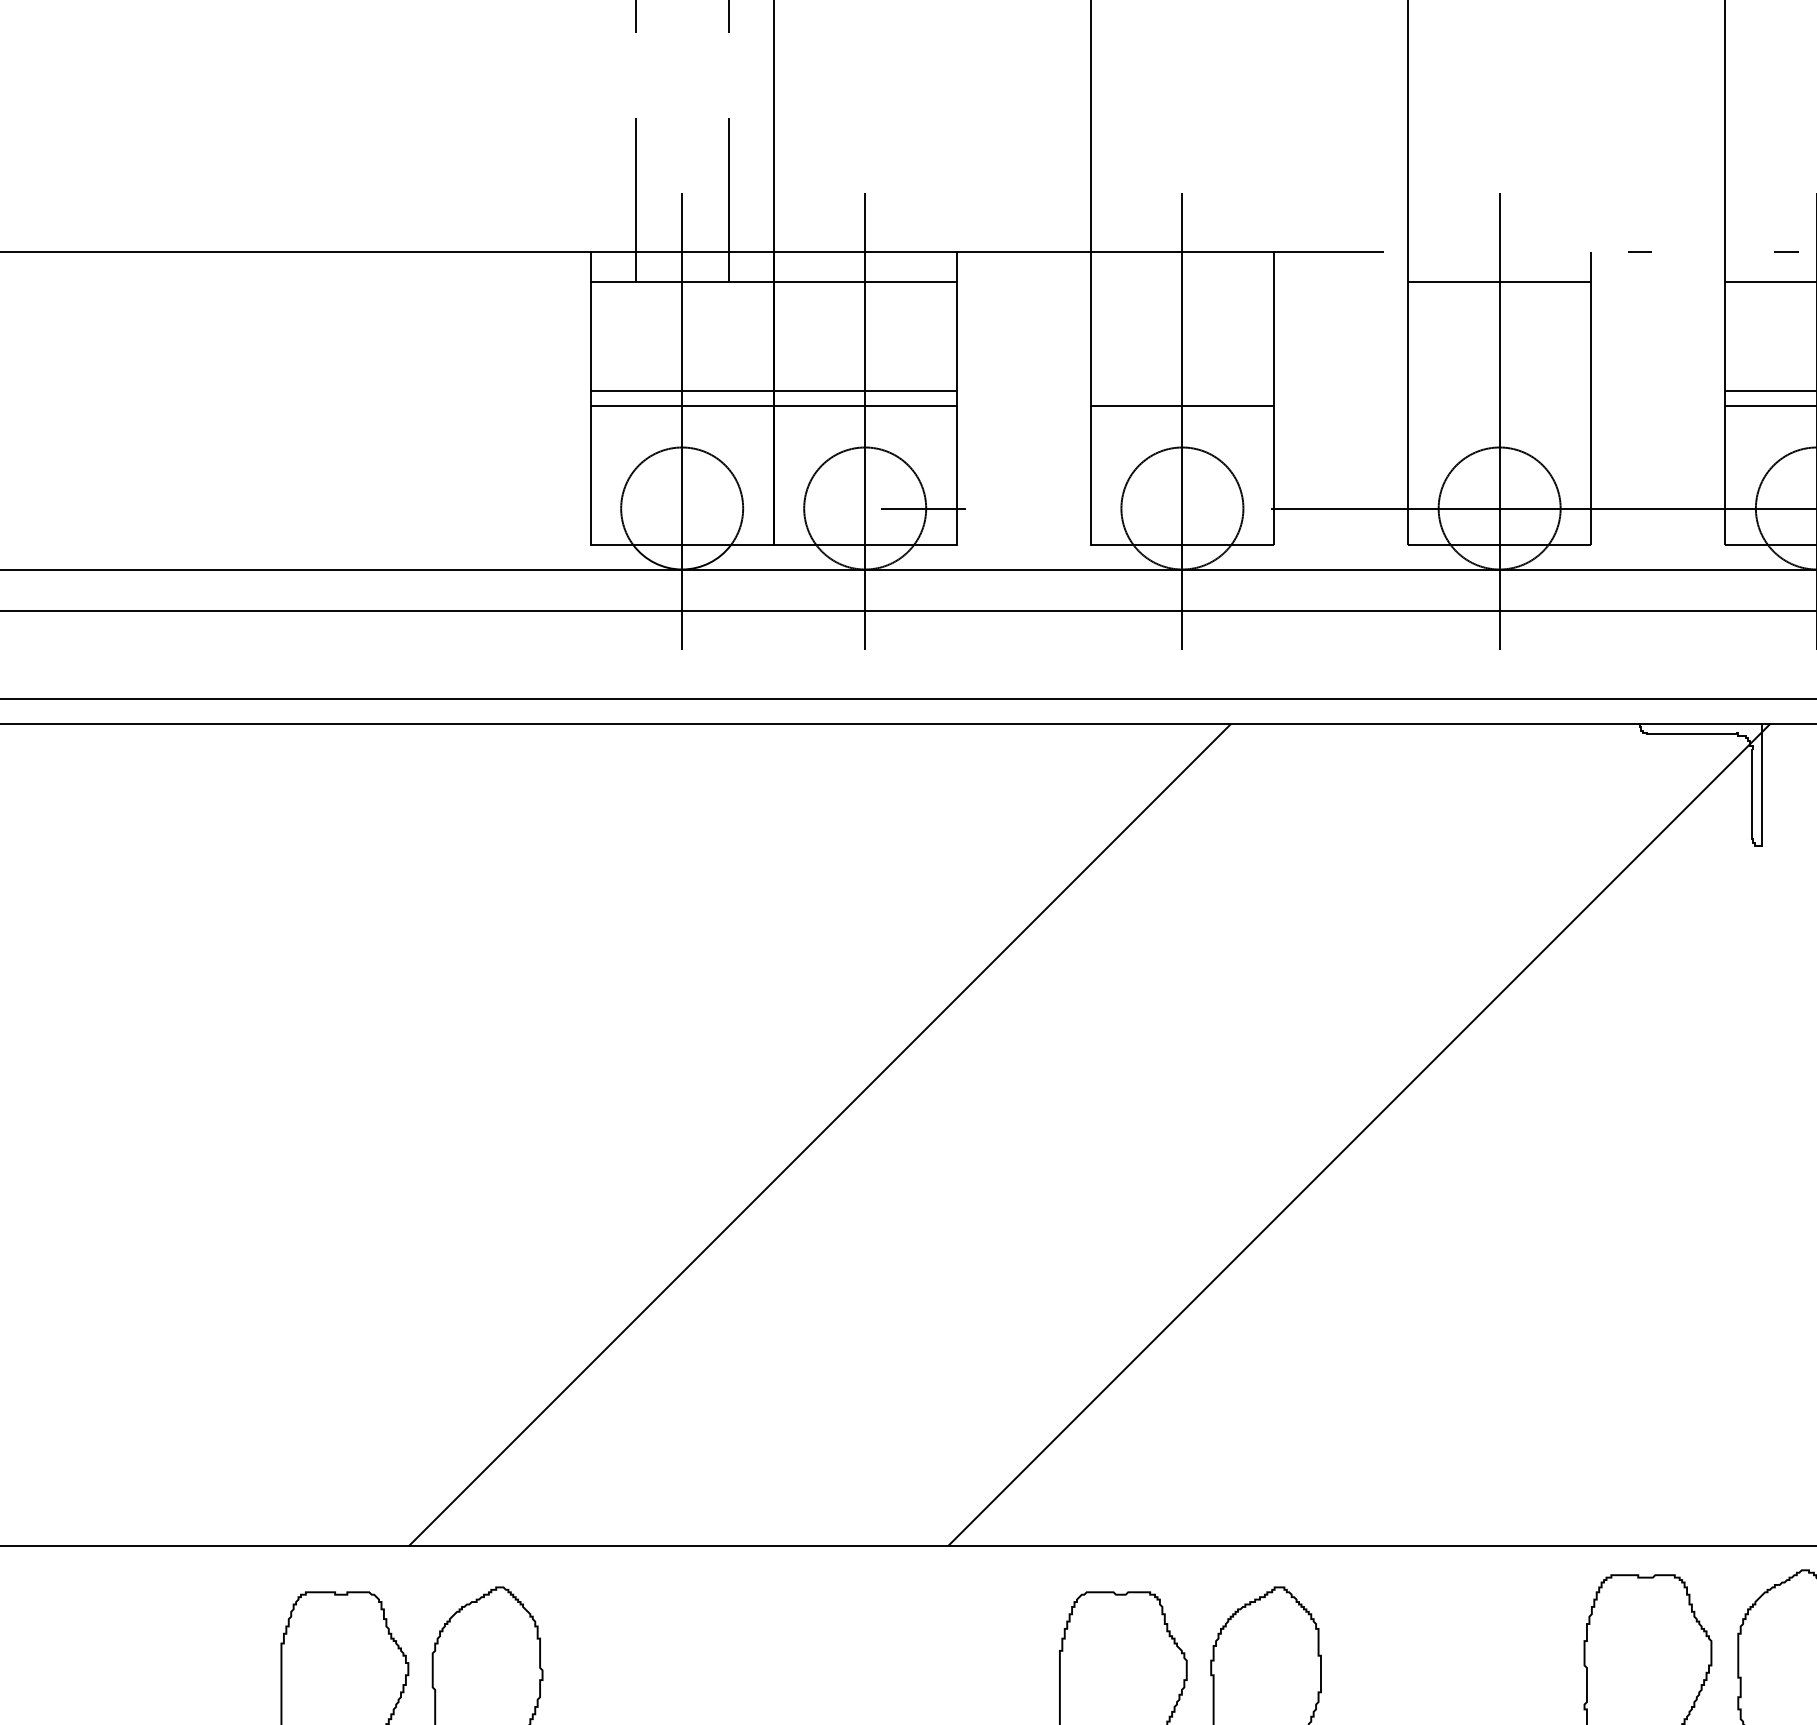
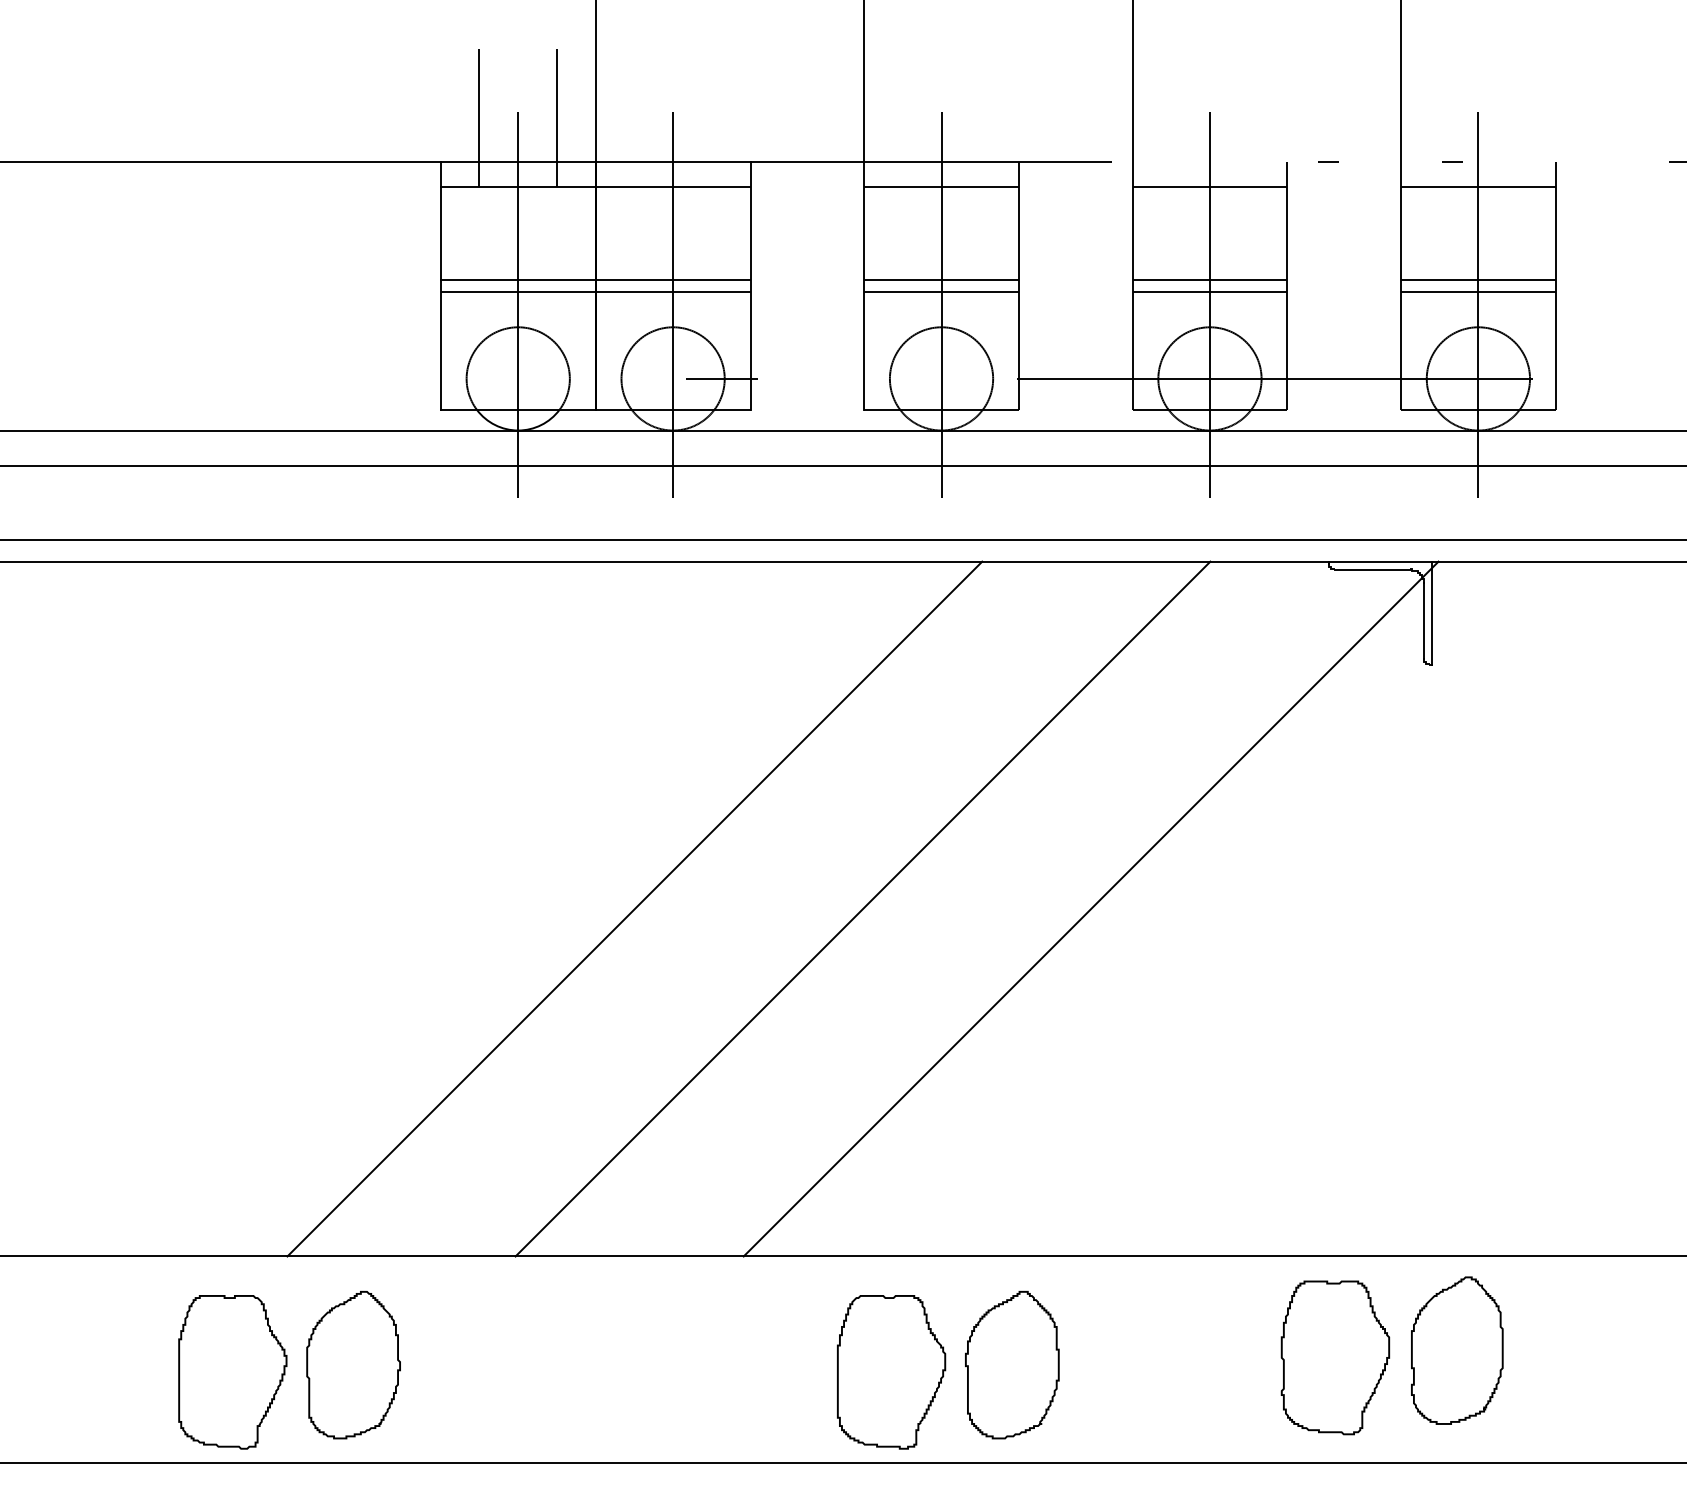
line: (1182, 281) -> (941, 186), added
line: (1182, 391) -> (941, 279), added
line: (1499, 391) -> (1209, 279), added
line: (1499, 406) -> (1209, 292), added
line: (1089, 1134) -> (862, 908), added

